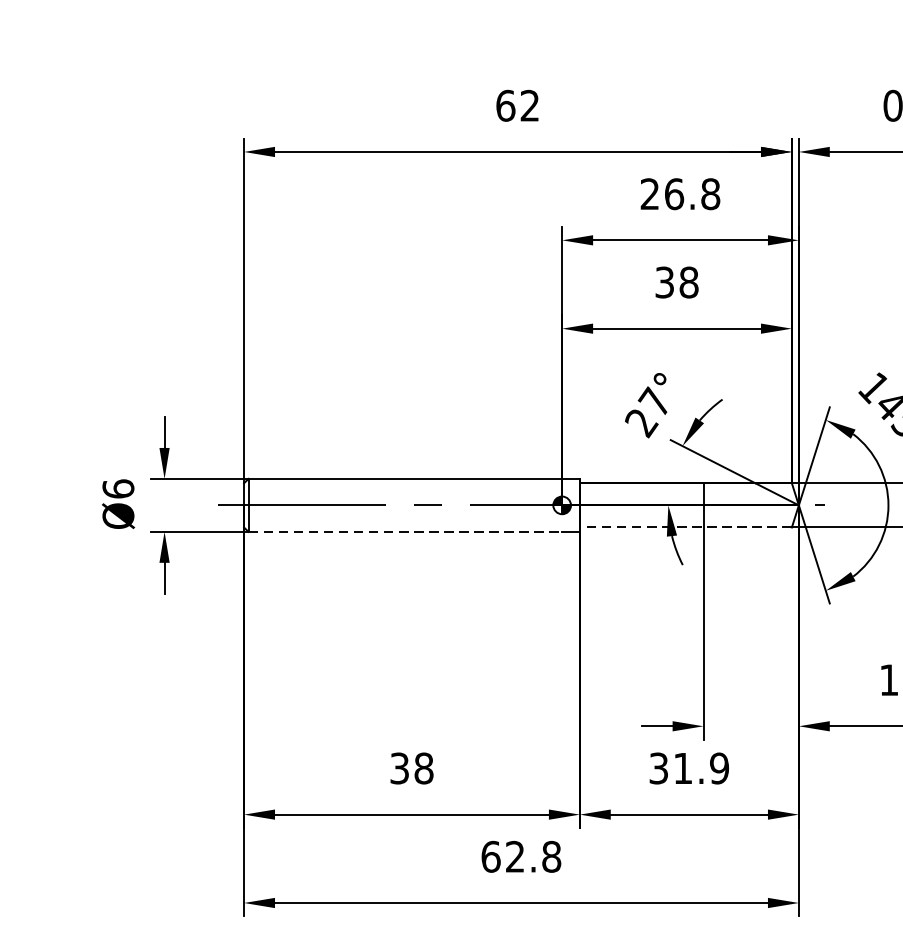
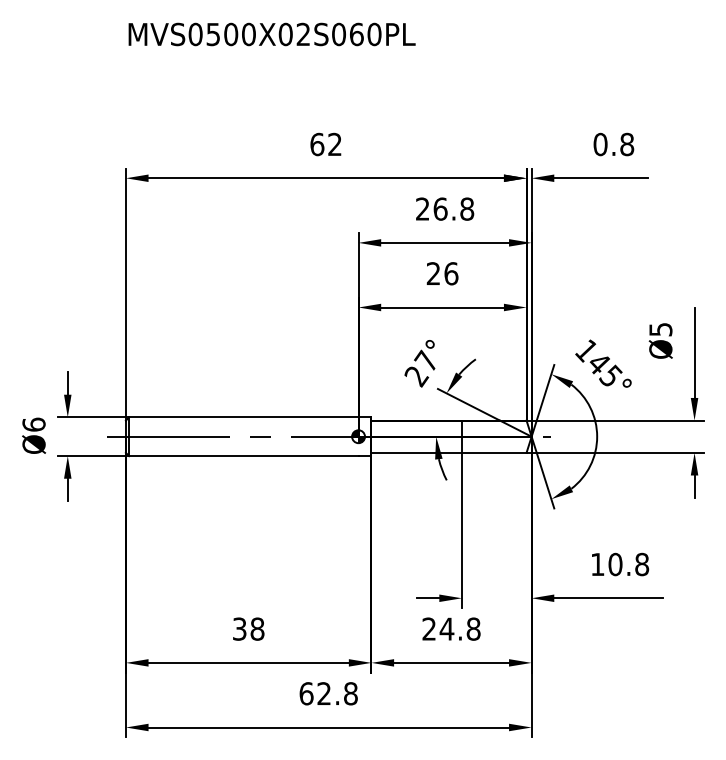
text: (676, 282) -> (442, 273), 38 -> 26
line: (686, 526) -> (449, 452), dashed -> solid
line: (404, 532) -> (243, 456), dashed -> solid
text: (689, 767) -> (451, 628), 31.9 -> 24.8

